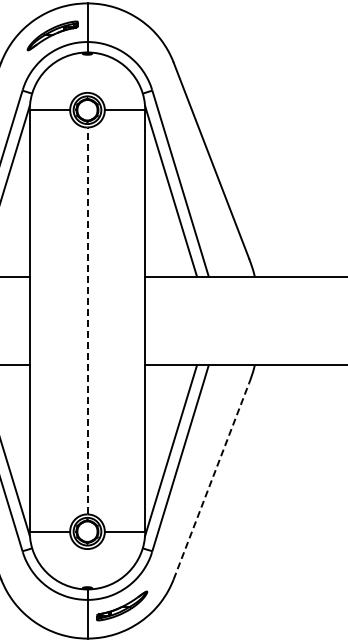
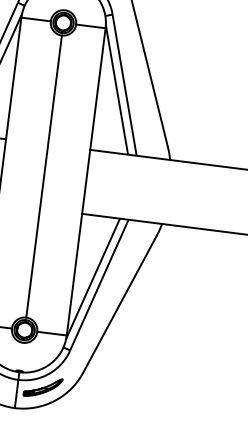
line: (87, 320) -> (44, 176), dashed -> solid
line: (211, 480) -> (119, 304), dashed -> solid

